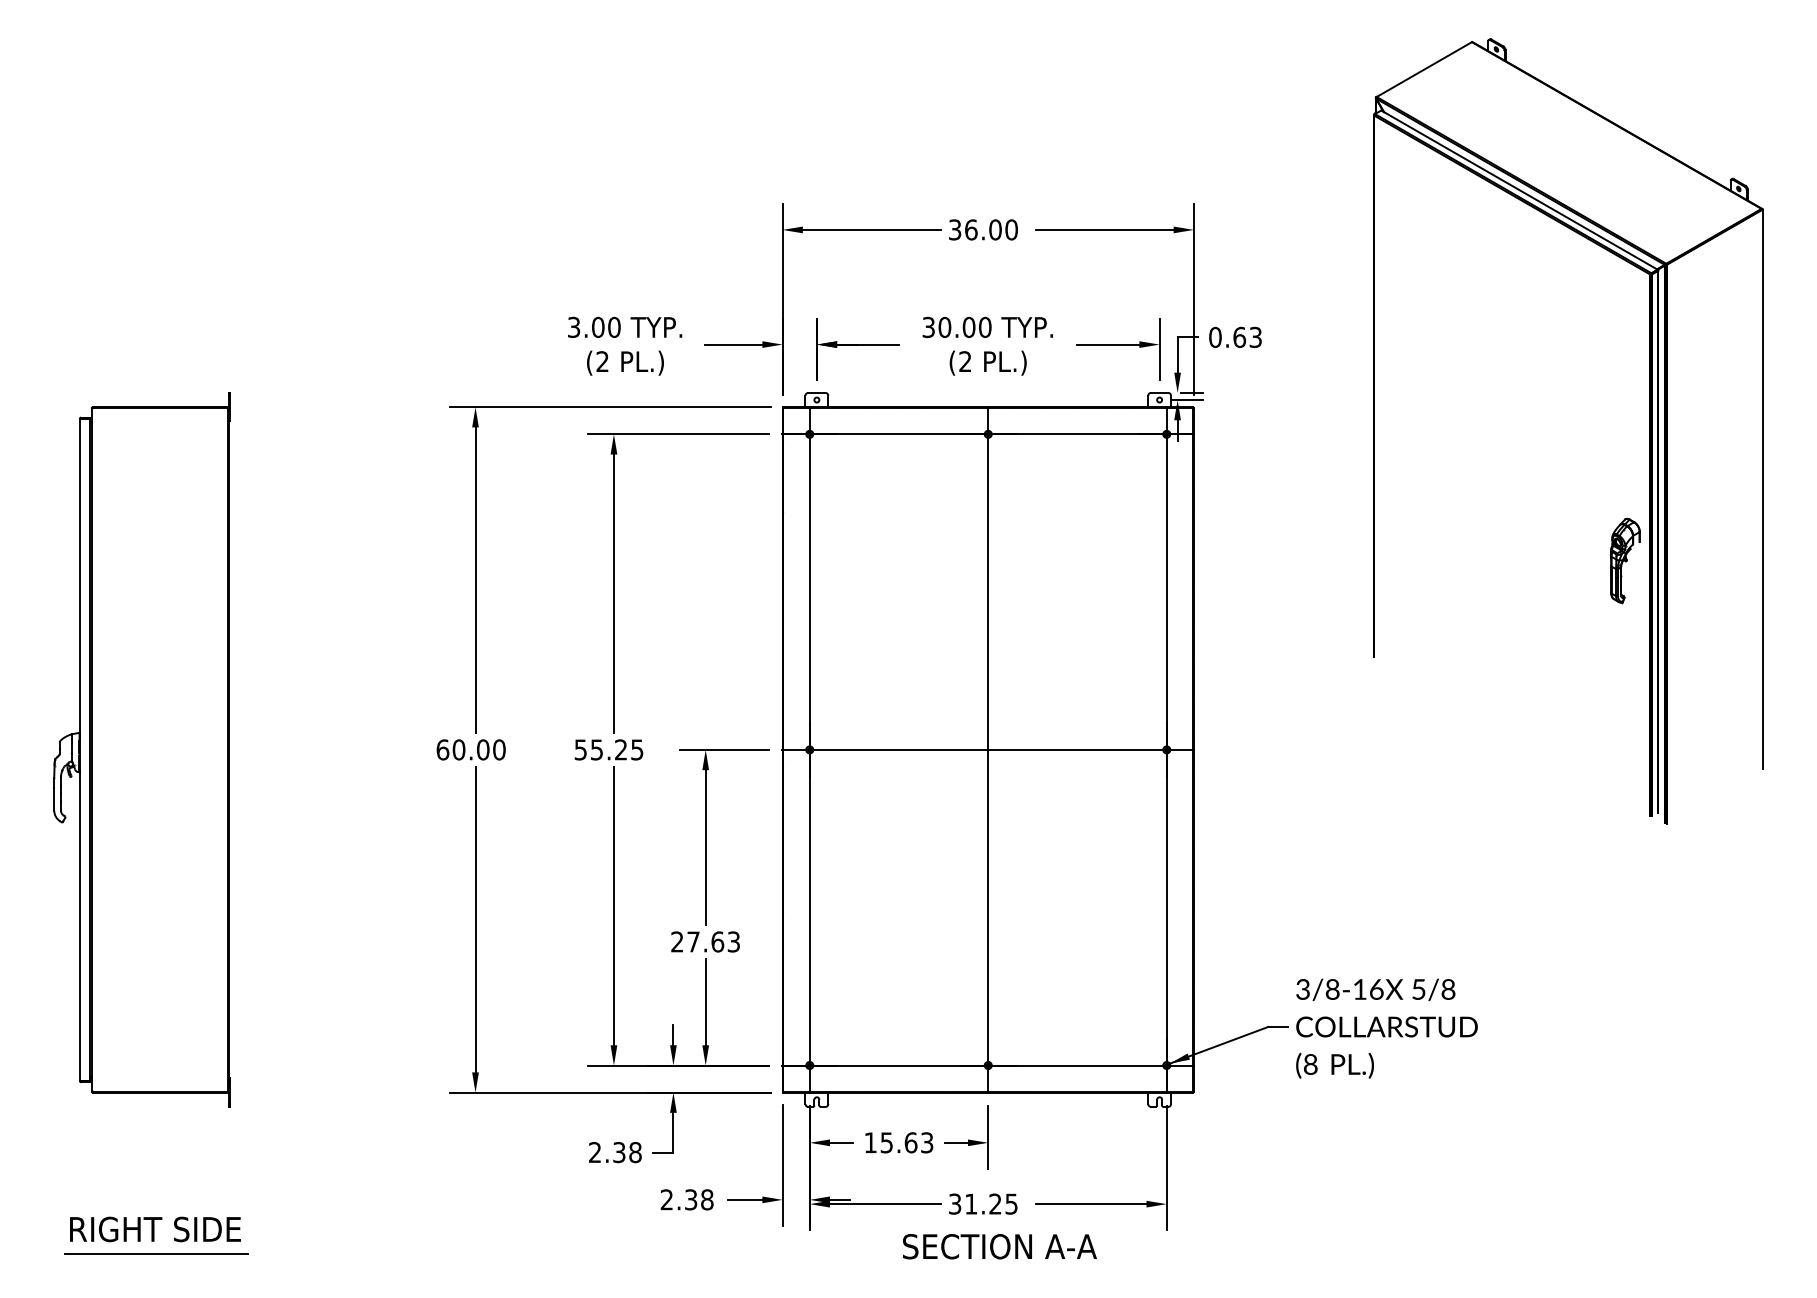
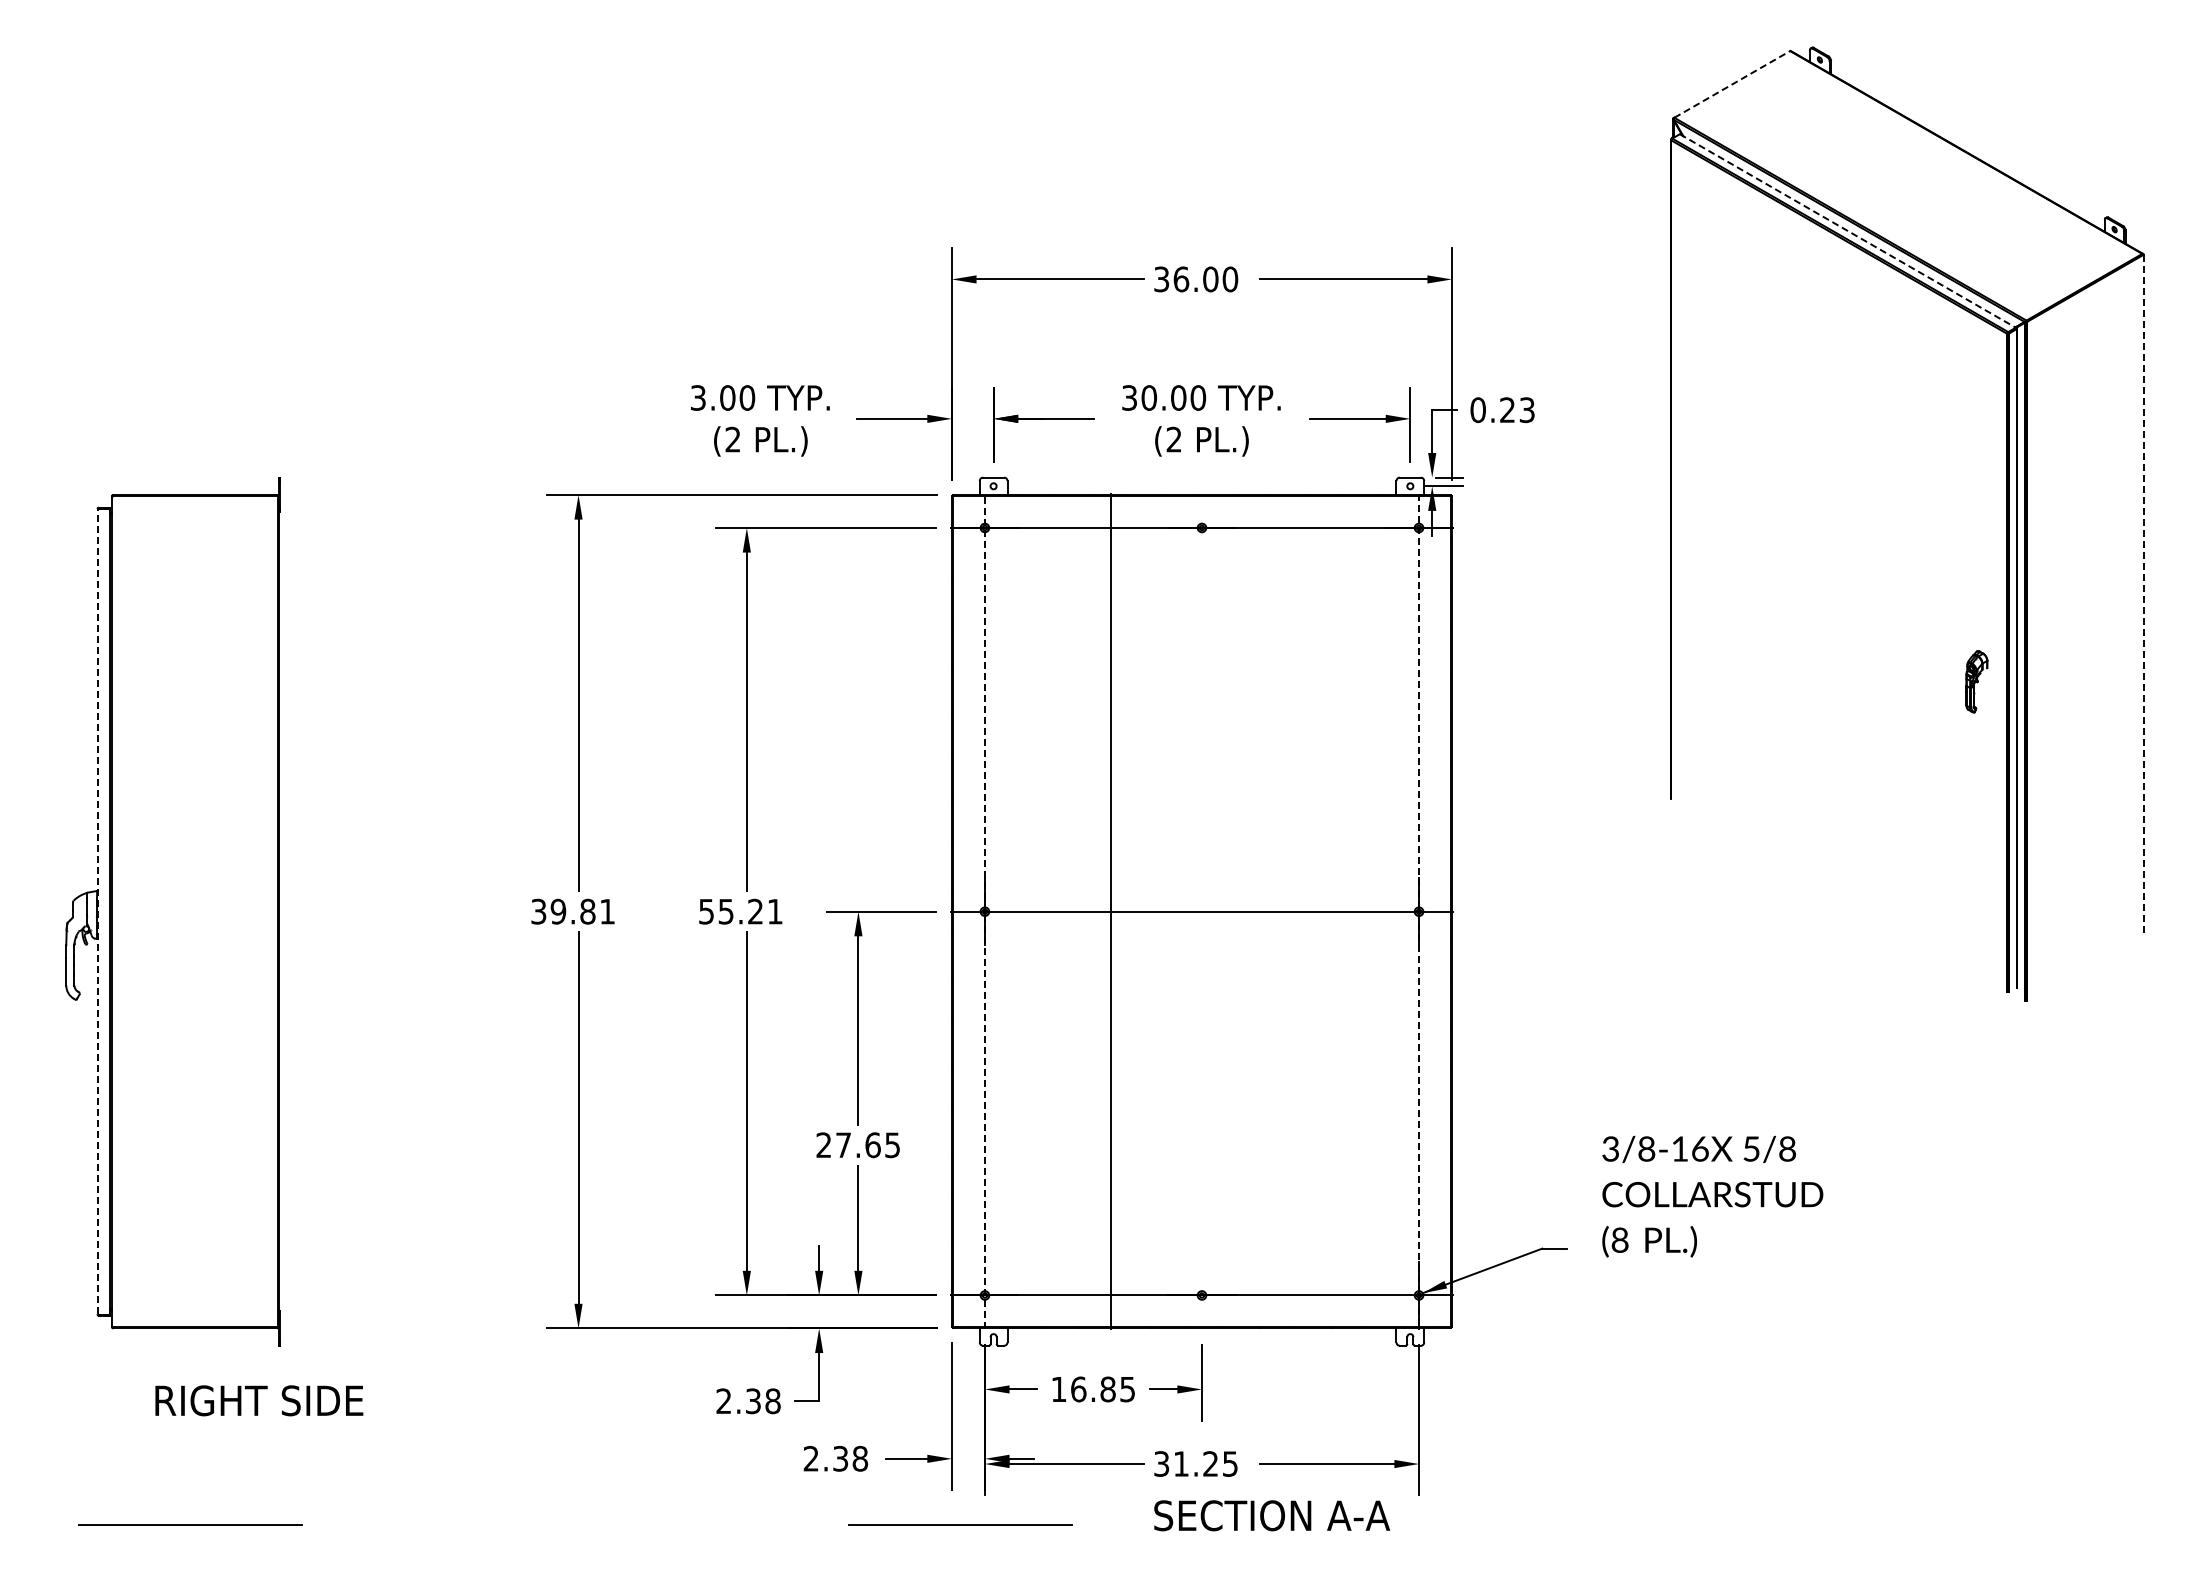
line: (1424, 69) -> (1732, 84), solid -> dashed
line: (1519, 189) -> (1847, 230), solid -> dashed
text: (1239, 337) -> (1507, 410), 0.63 -> 0.23
line: (1762, 489) -> (2143, 594), solid -> dashed
part: (1625, 560) -> (1976, 681), size x0.6
line: (79, 749) -> (97, 911), solid -> dashed
text: (471, 749) -> (573, 911), 60.00 -> 39.81
text: (637, 749) -> (775, 911), 55.25 -> 55.21
line: (809, 749) -> (984, 911), solid -> dashed
line: (987, 749) -> (1110, 911), moved
line: (1167, 750) -> (1419, 912), solid -> dashed
text: (734, 941) -> (893, 1144), 27.63 -> 27.65
text: (1386, 1028) -> (1712, 1196), moved
text: (907, 1142) -> (1103, 1389), 15.63 -> 16.85
text: (155, 1229) -> (259, 1400), moved
text: (1000, 1246) -> (1272, 1515), moved
line: (789, 1253) -> (960, 1524), added

